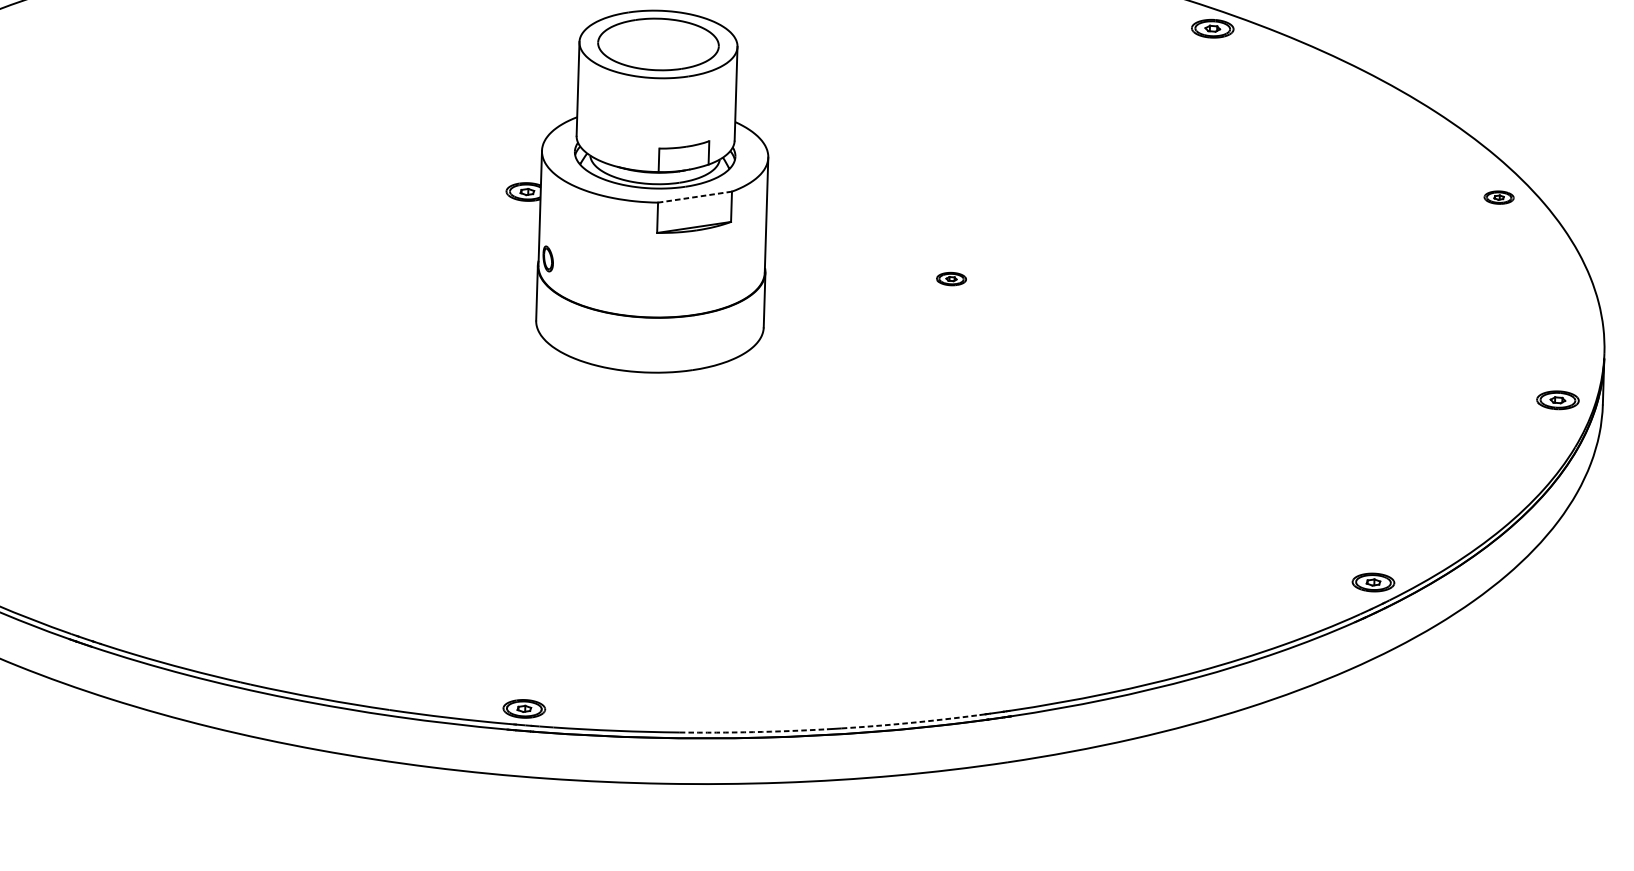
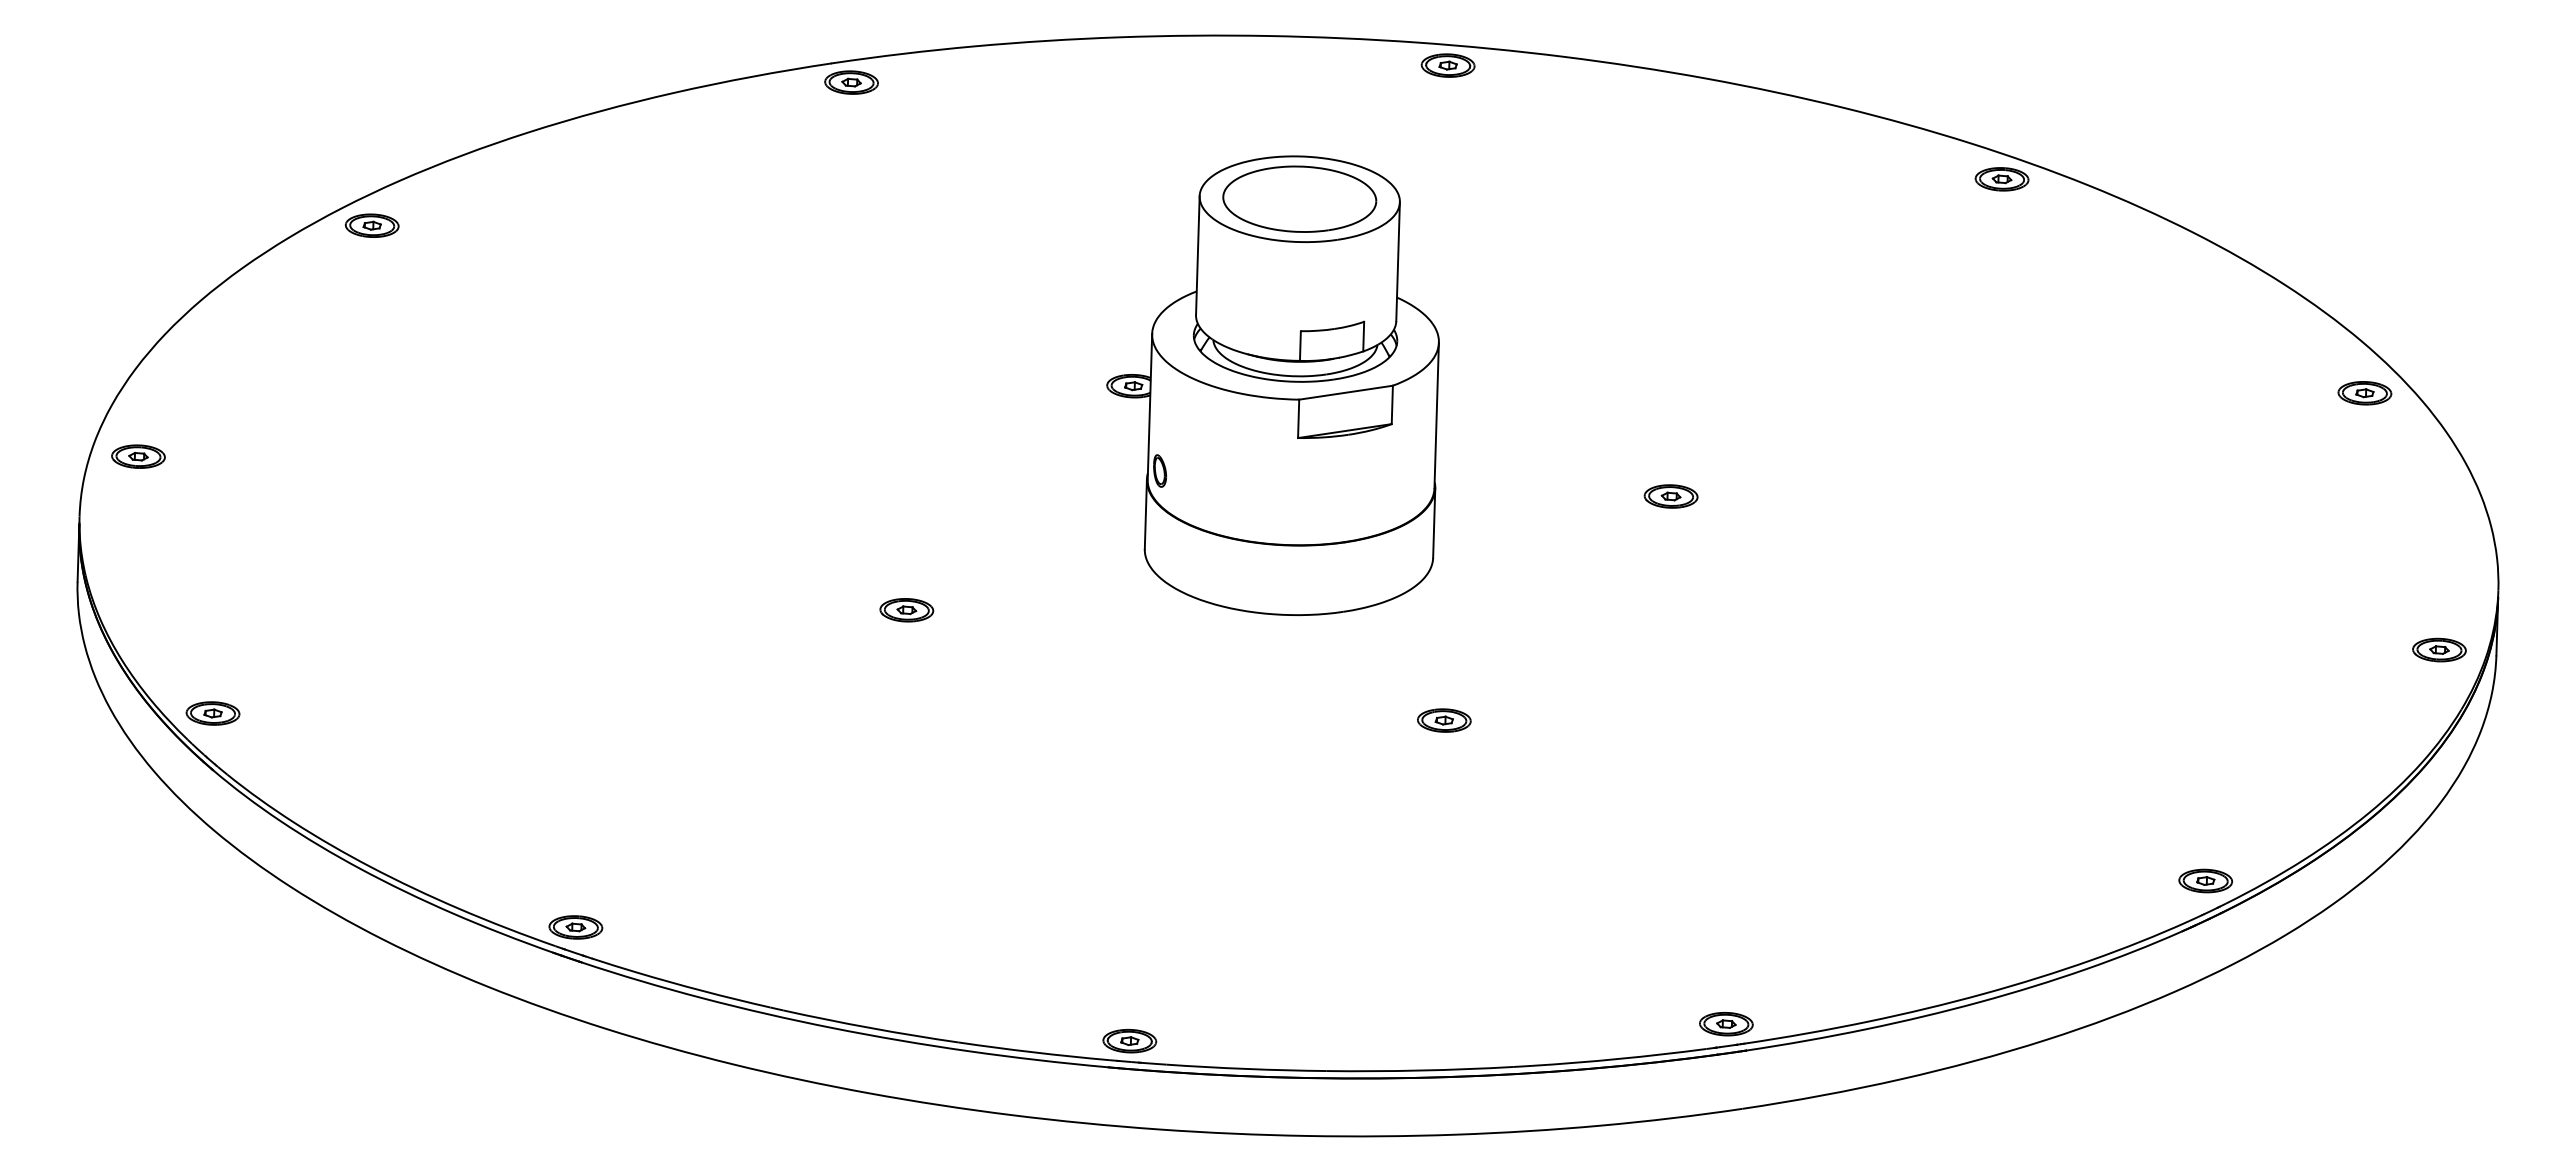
line: (694, 196) -> (1345, 392), dashed -> solid
part: (1498, 197) -> (2364, 393), size x1.43
part: (951, 279) -> (1670, 496), size x1.43
part: (348, 369) -> (906, 610), added
part: (772, 455) -> (1444, 720), added
part: (86, 619) -> (575, 927), added
part: (995, 695) -> (1726, 1024), added
arc: (910, 722) -> (1619, 1058), dashed -> solid
arc: (753, 732) -> (1420, 1070), dashed -> solid

